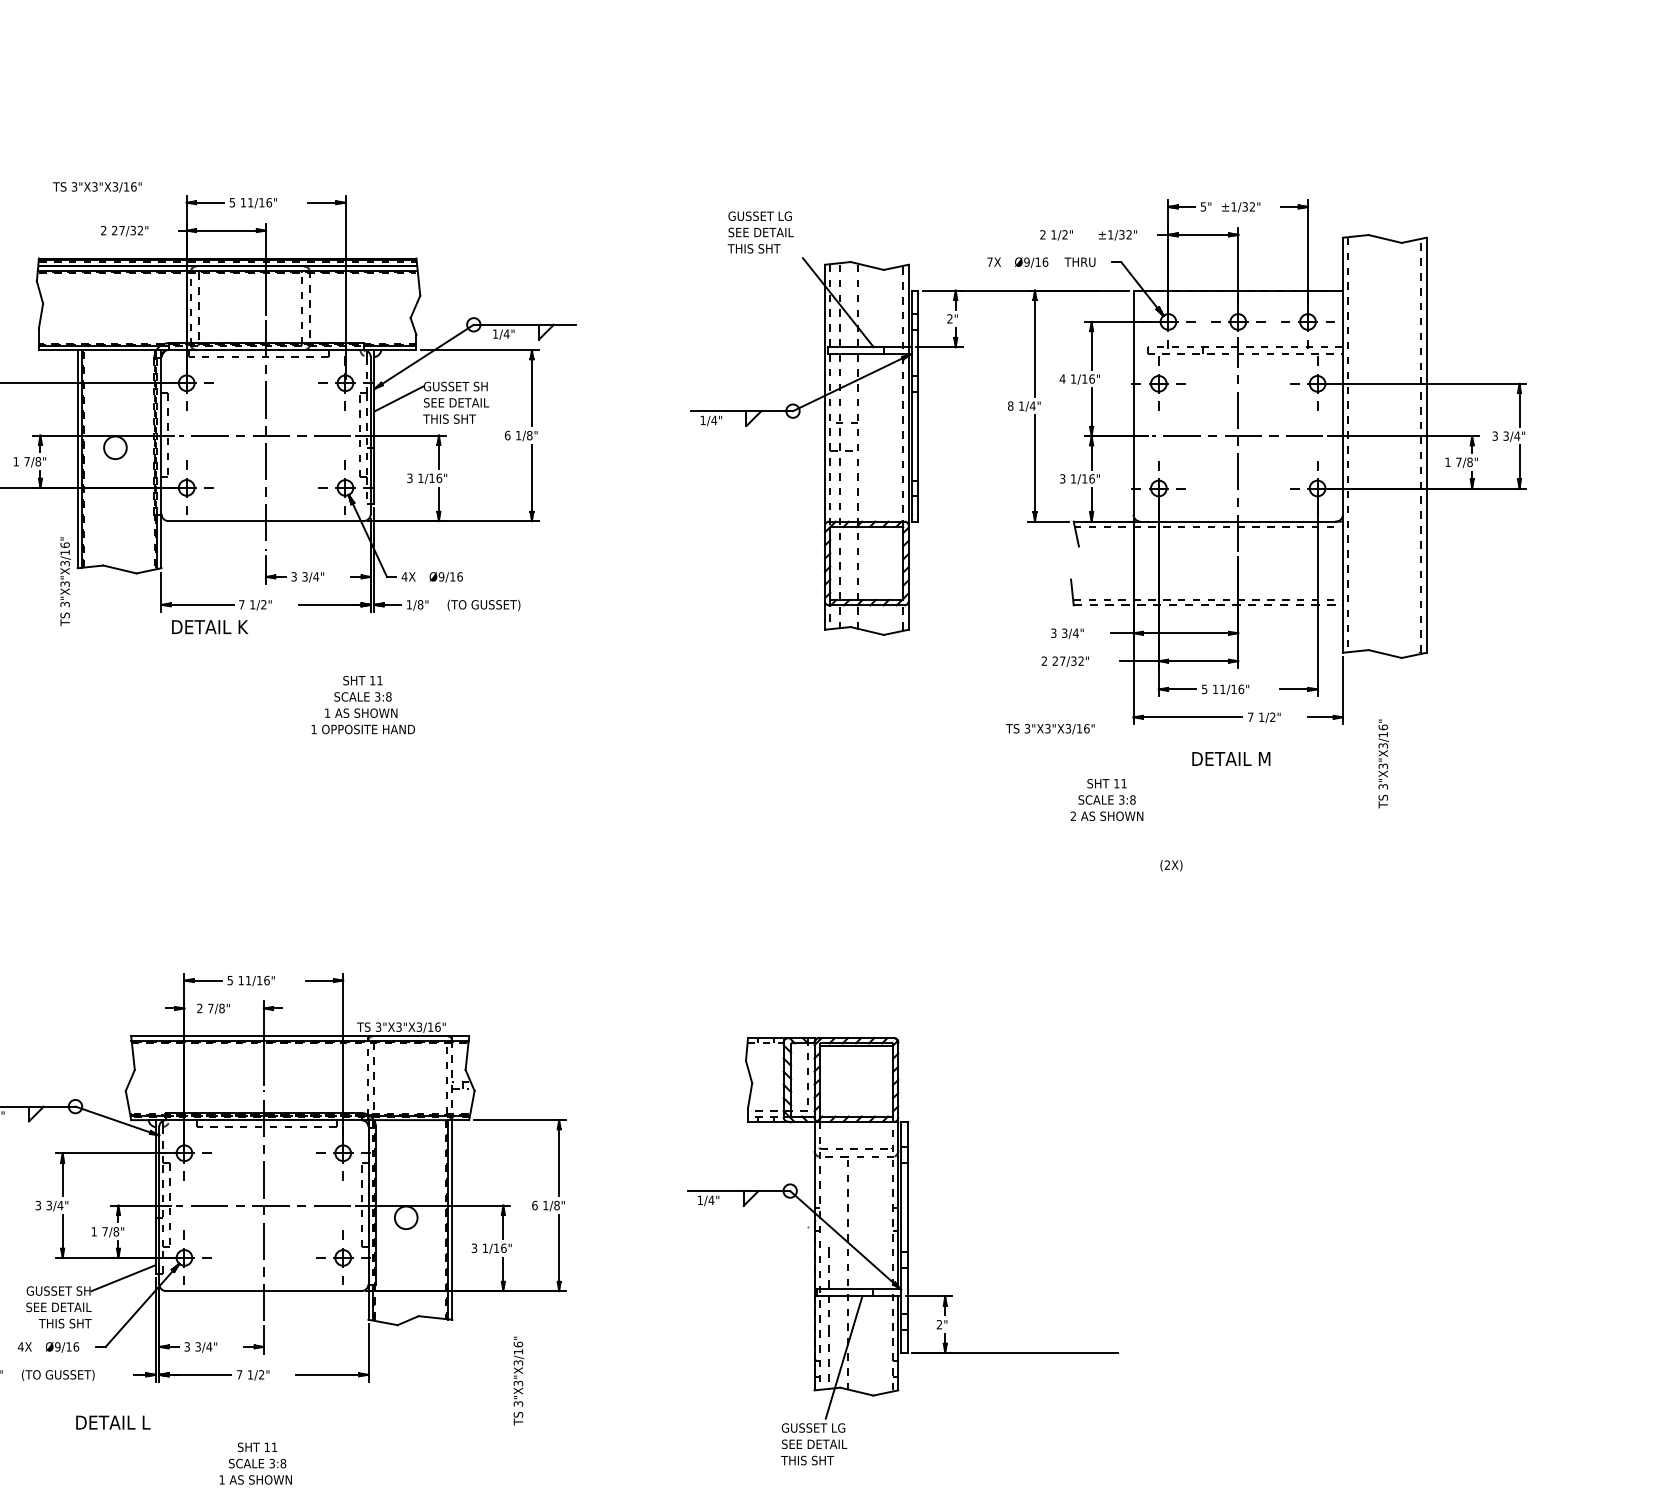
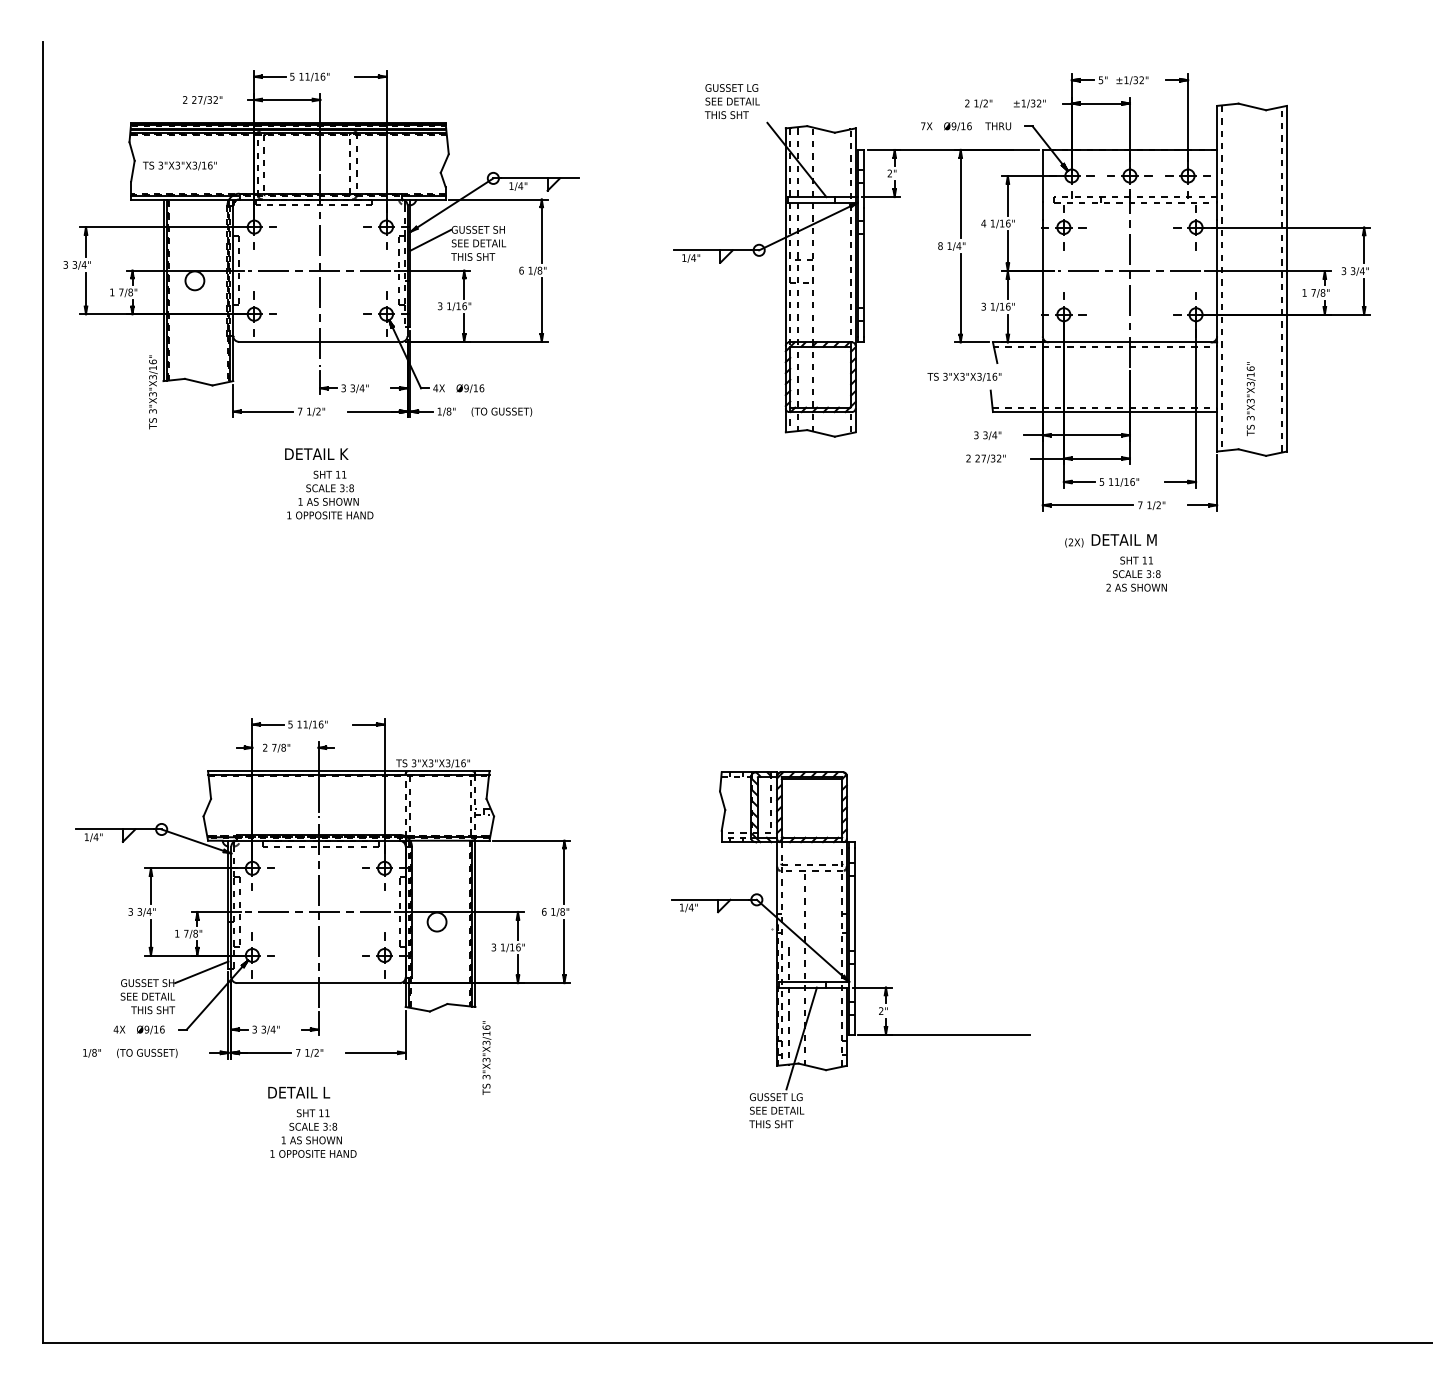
text: (96, 186) -> (179, 165), moved
line: (1208, 605) -> (1105, 412), dashed -> solid
text: (209, 626) -> (316, 453), moved
text: (363, 704) -> (330, 494), moved
text: (1050, 728) -> (964, 376), moved
text: (1382, 764) -> (1250, 399), moved
text: (1106, 799) -> (1136, 573), moved
text: (1171, 865) -> (1074, 542), moved
text: (518, 1380) -> (486, 1057), moved
text: (113, 1422) -> (299, 1092), moved

